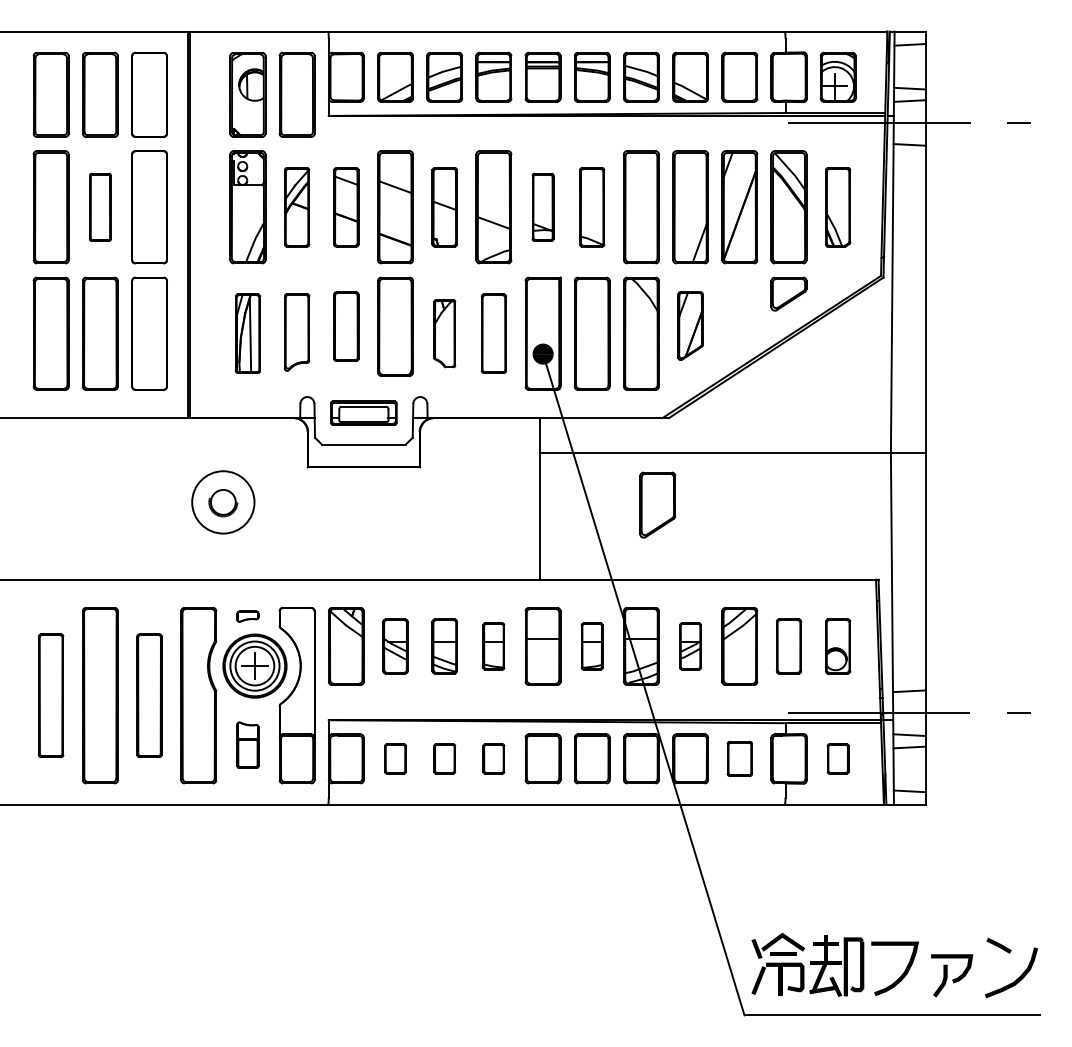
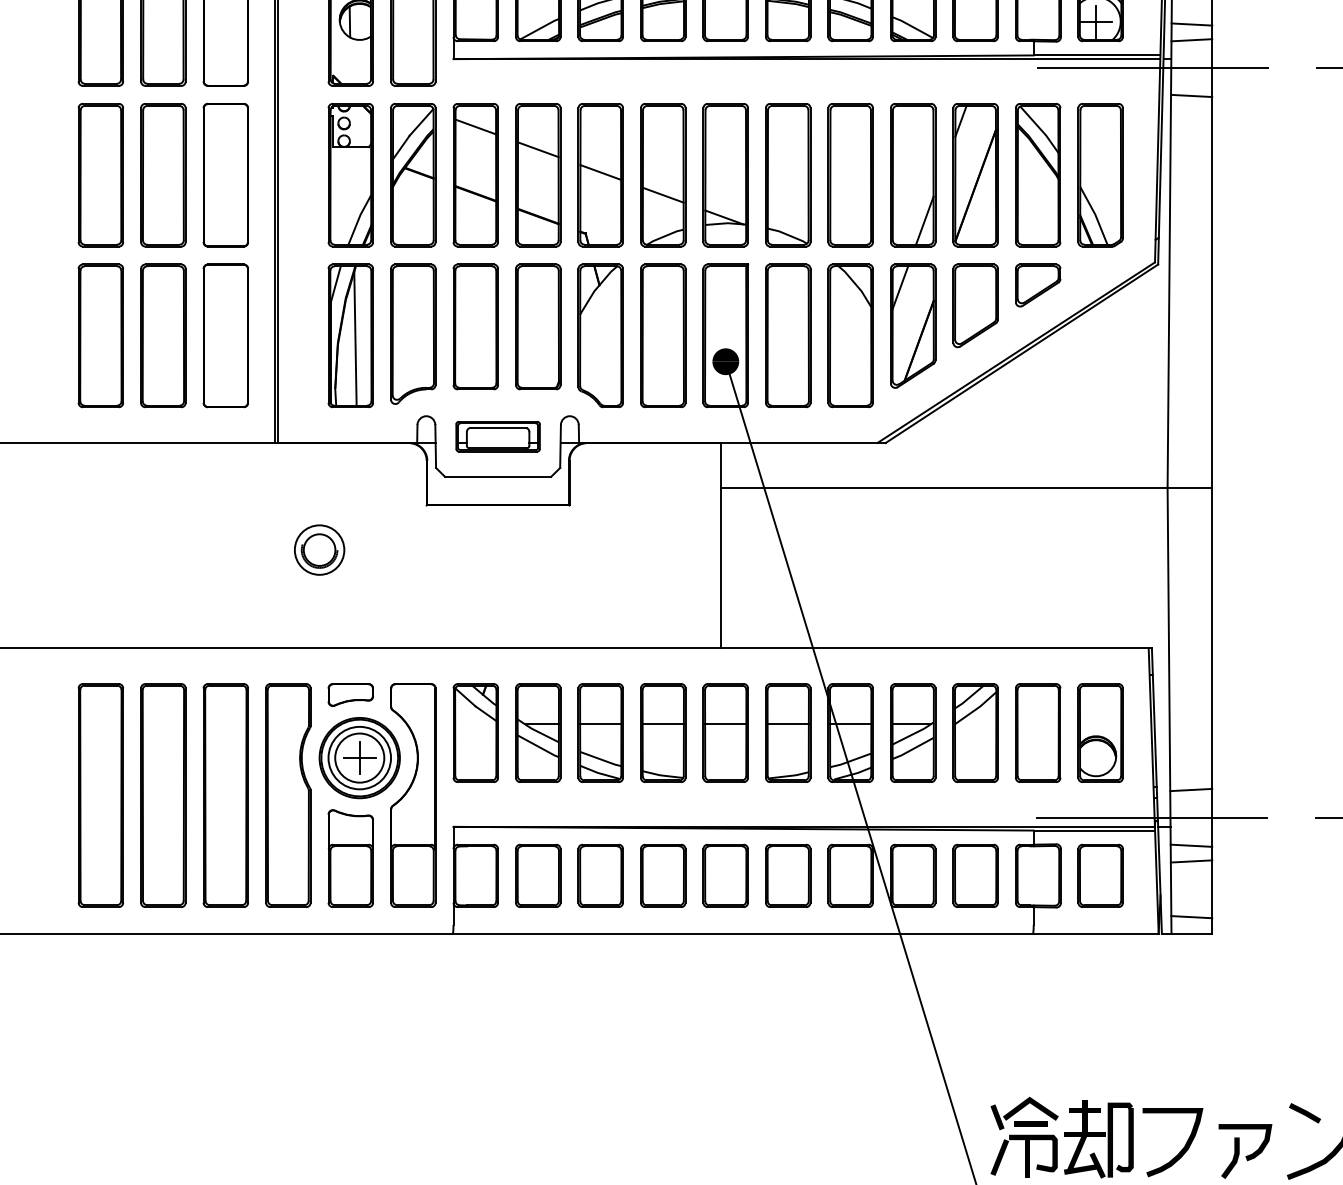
part: (100, 207) -> (163, 175), size x1.67
part: (296, 207) -> (412, 175), size x1.43
part: (346, 207) -> (476, 175), size x1.43
part: (444, 207) -> (600, 175), size x1.43
part: (542, 207) -> (725, 175), size x1.67
part: (591, 207) -> (787, 175), size x1.43
part: (837, 207) -> (1099, 175), size x1.43
part: (690, 325) -> (913, 325), size x1.43
part: (346, 326) -> (476, 326), size x1.43
part: (296, 332) -> (412, 334), size x1.43
part: (247, 333) -> (350, 335), size x1.43
part: (444, 333) -> (600, 335), size x1.67
part: (493, 333) -> (662, 335), size x1.43
circle: (222, 501) -> (318, 548), size x0.62
part: (657, 504) -> (975, 305), moved
part: (247, 616) -> (350, 695), size x1.67
part: (395, 646) -> (538, 733), size x1.43
part: (444, 646) -> (600, 733), size x1.43
part: (493, 646) -> (662, 733), size x1.67
part: (591, 646) -> (787, 733), size x1.67
part: (690, 646) -> (913, 733), size x1.67
part: (788, 646) -> (1037, 733), size x1.43
part: (837, 646) -> (1099, 733), size x1.43
part: (50, 695) -> (100, 795), size x1.43
part: (149, 695) -> (225, 795), size x1.43
part: (247, 745) -> (350, 858), size x1.67
part: (395, 758) -> (538, 875), size x1.67
part: (444, 758) -> (600, 875), size x1.67
part: (493, 758) -> (662, 875), size x1.67
part: (739, 758) -> (975, 875), size x1.43
part: (837, 758) -> (1099, 875), size x1.67

